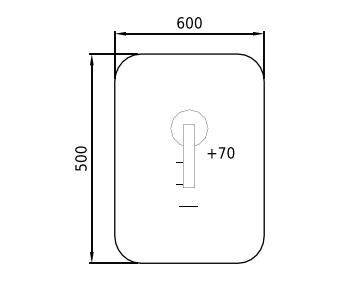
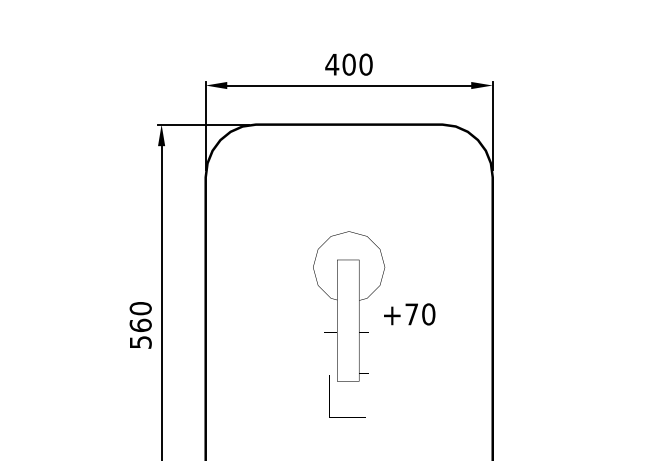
text: (180, 22) -> (331, 63), 600 -> 400
text: (80, 158) -> (139, 325), 500 -> 560

